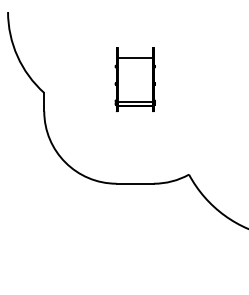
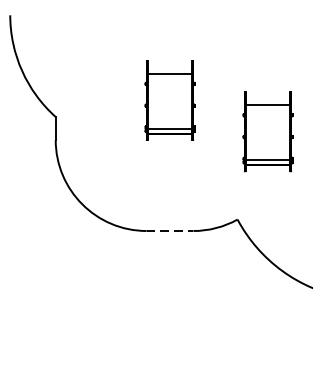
part: (212, 104) -> (267, 131), added
line: (135, 183) -> (170, 230), solid -> dashed

